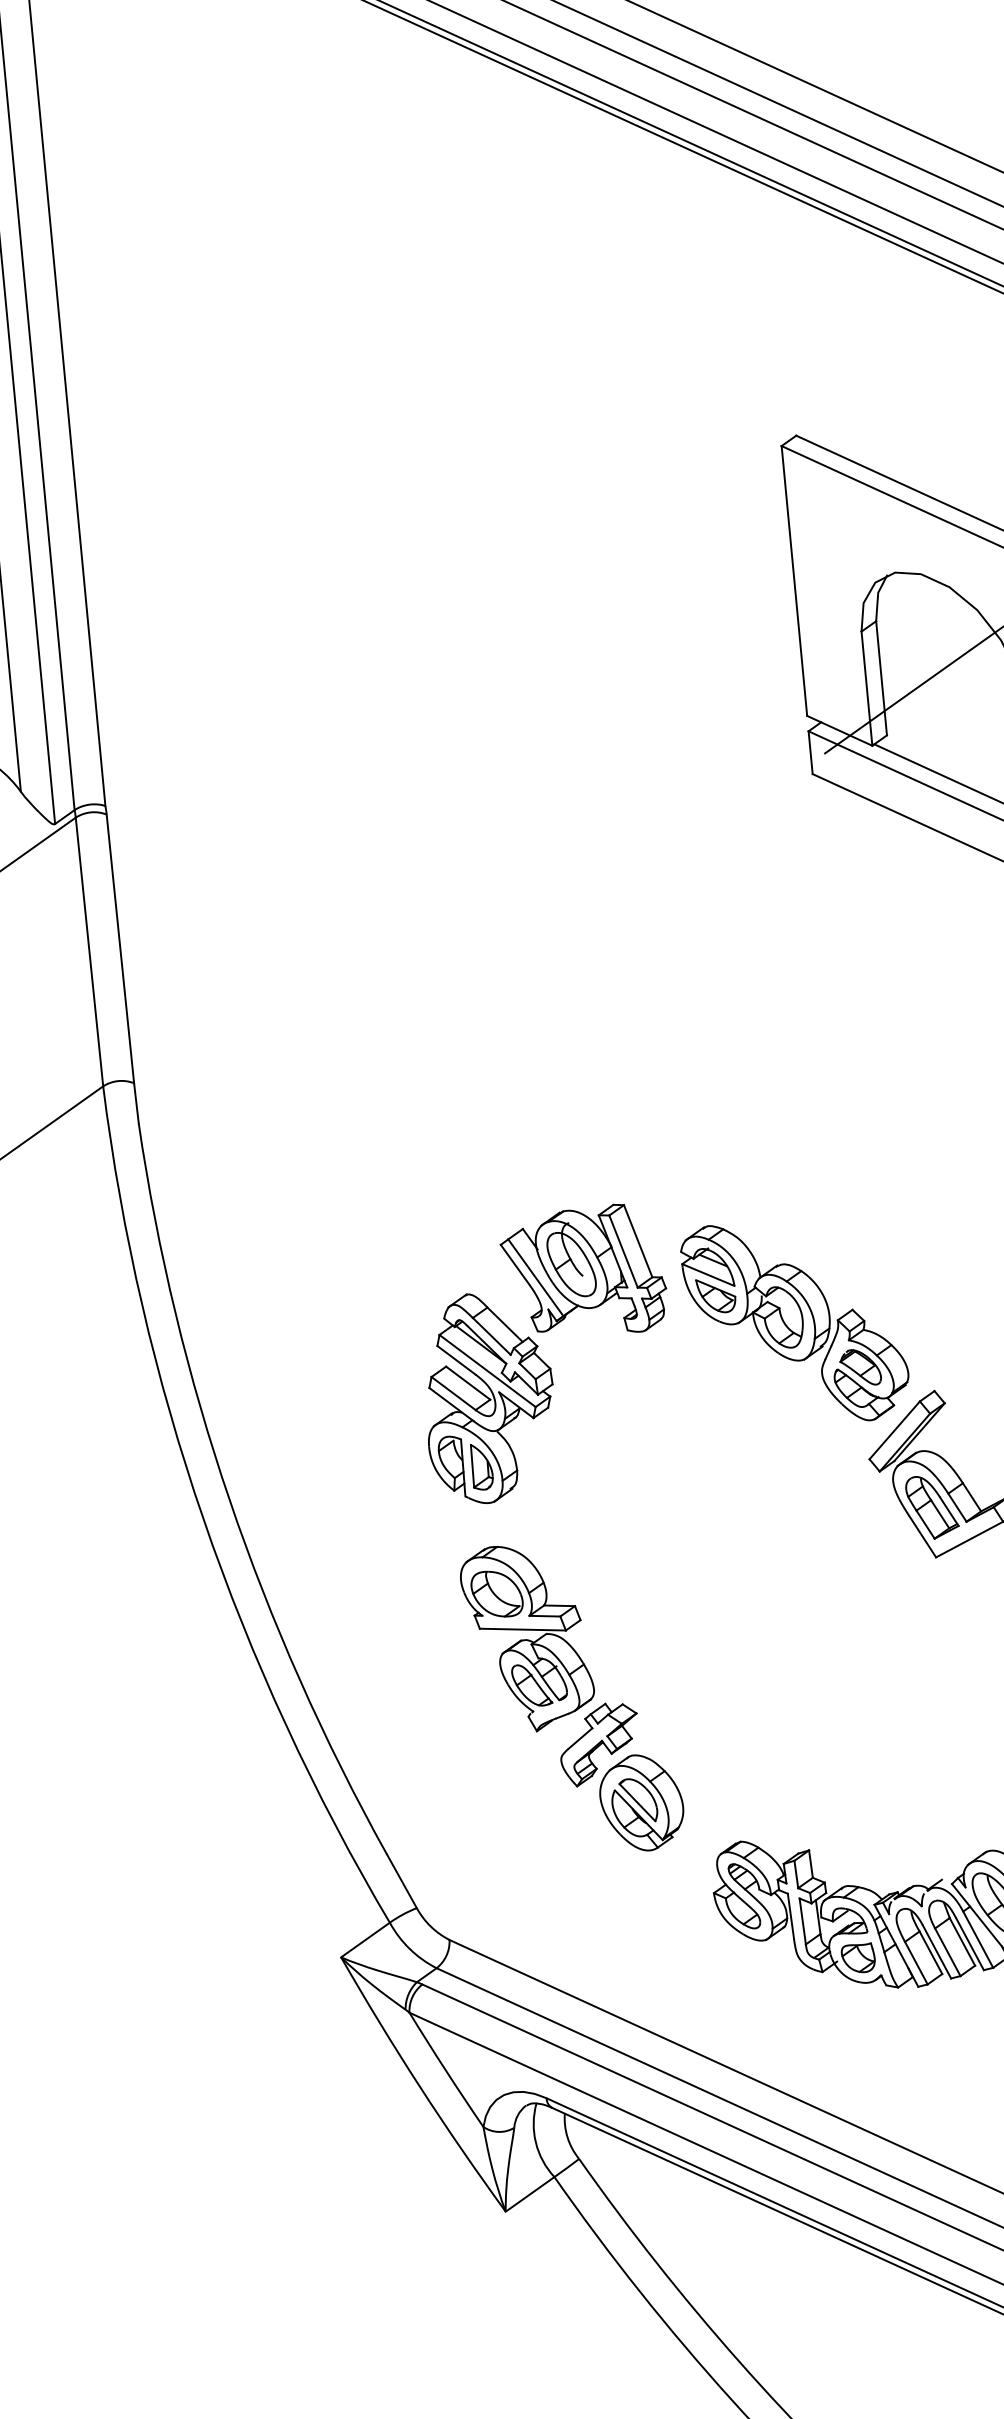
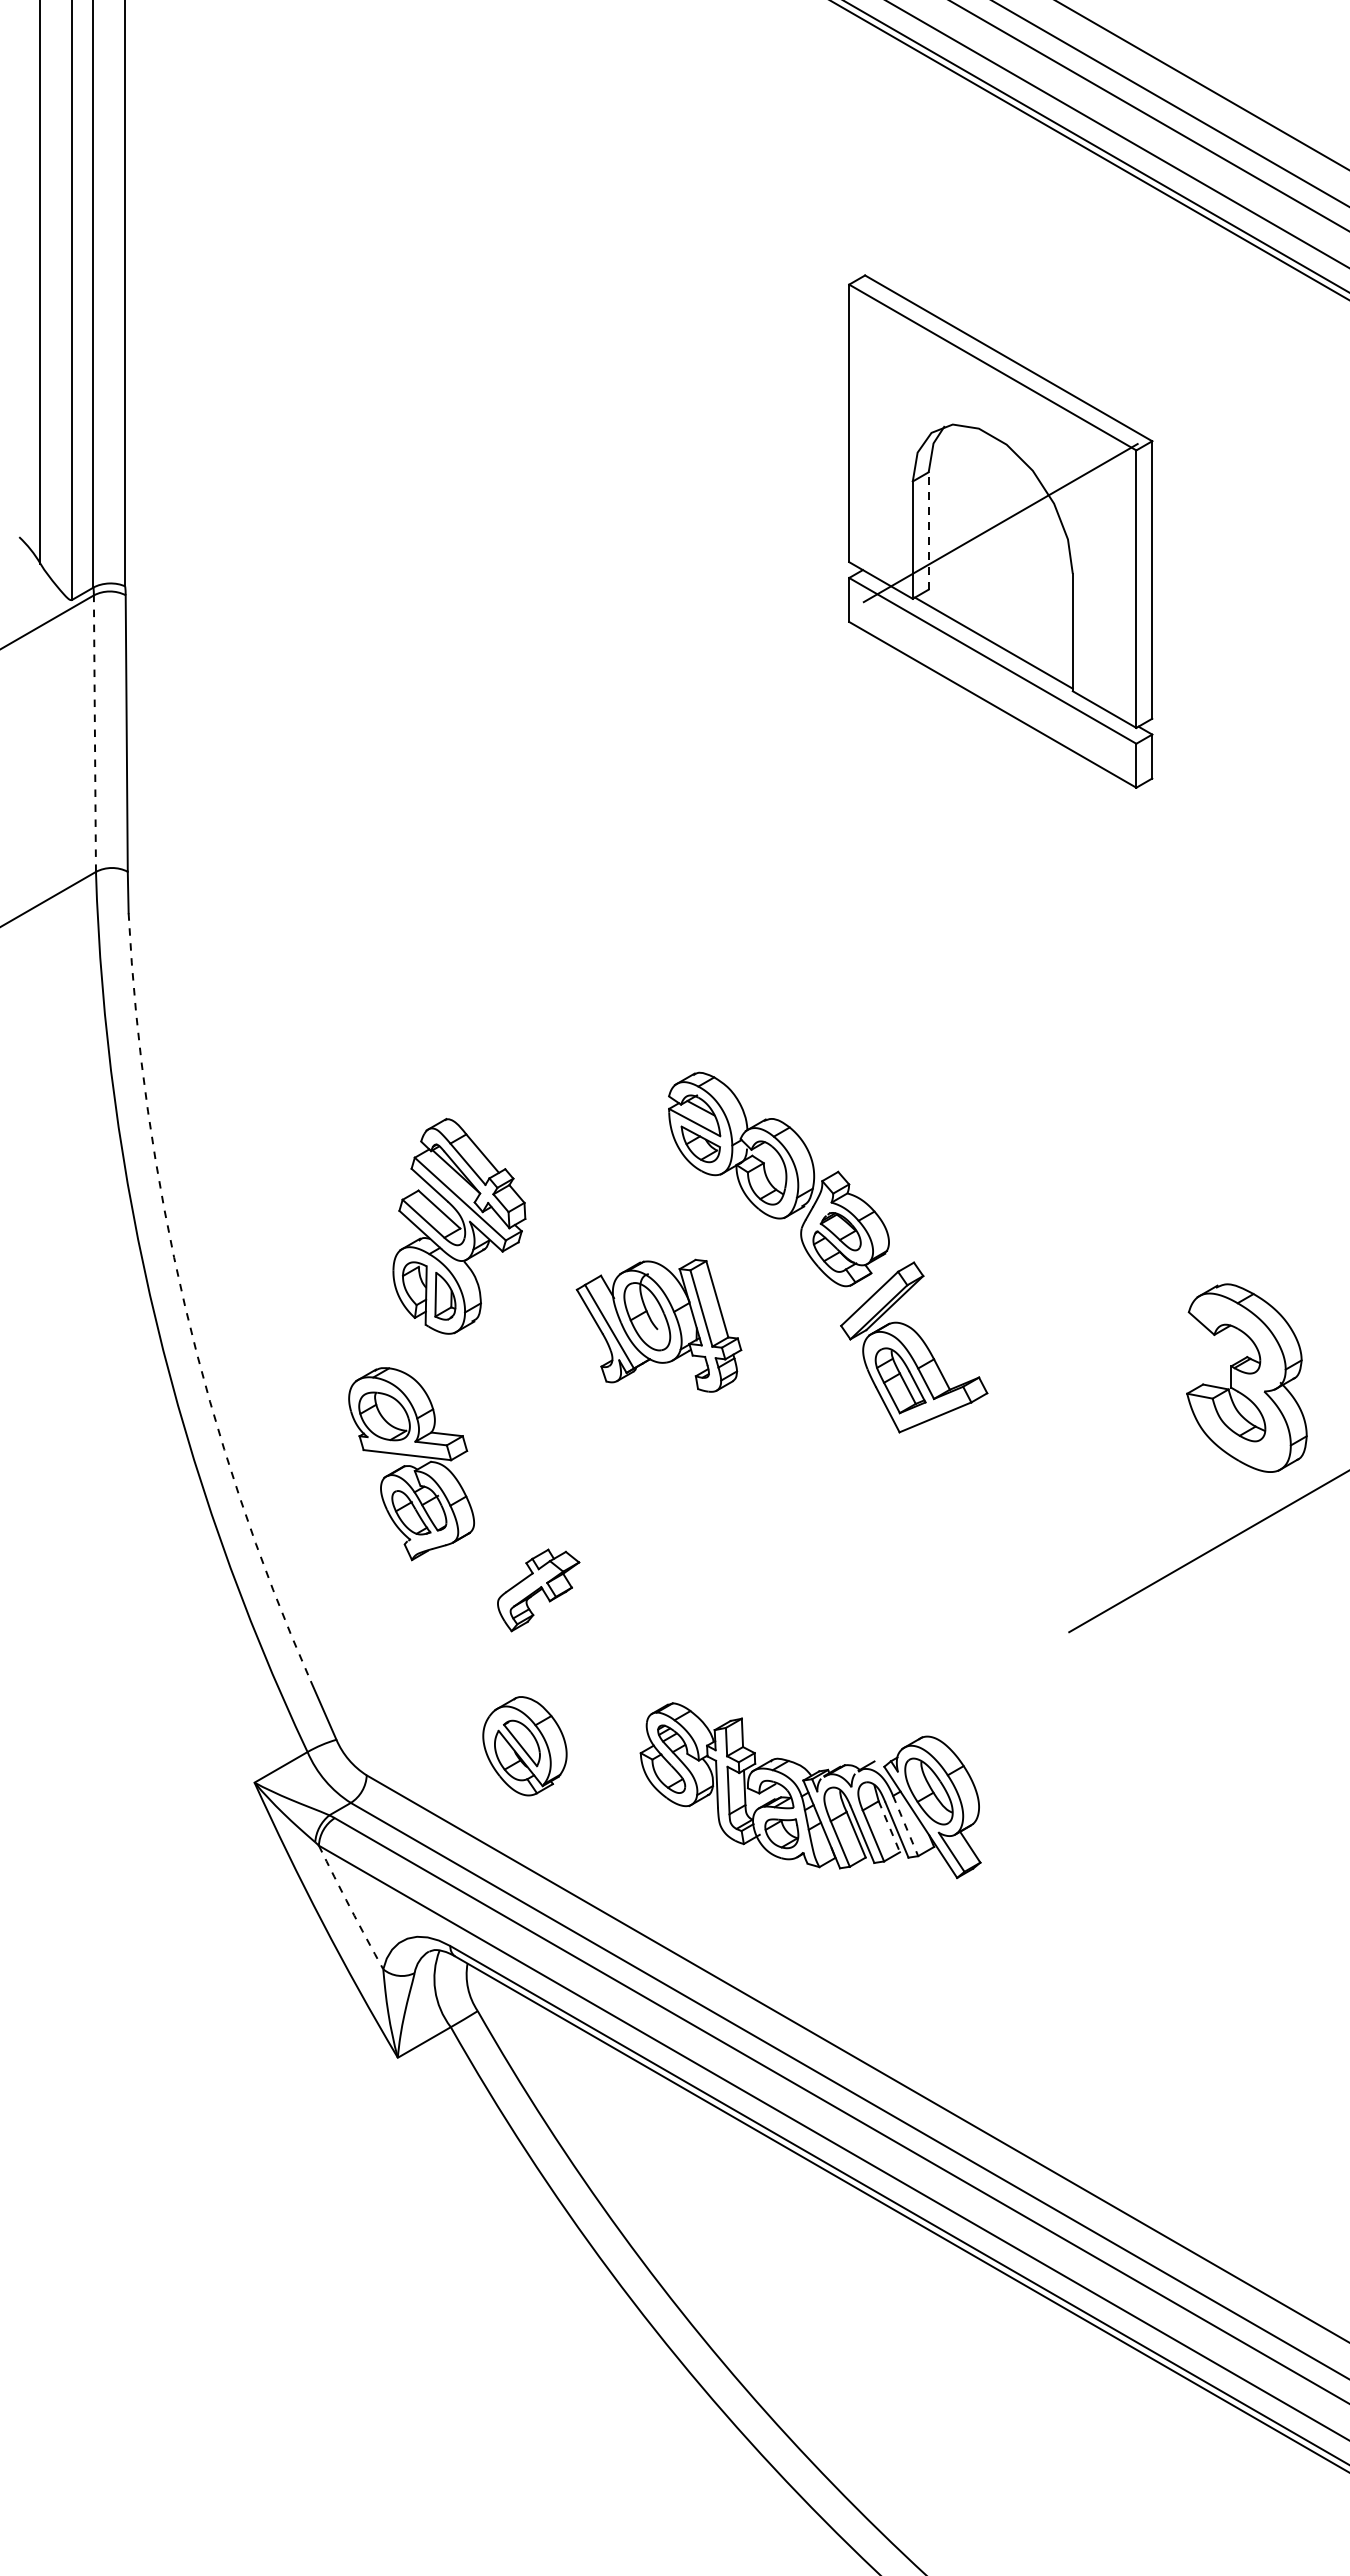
line: (881, 677) -> (928, 530), solid -> dashed
line: (89, 951) -> (94, 733), solid -> dashed
part: (583, 1272) -> (658, 1325), moved
arc: (230, 1499) -> (185, 1305), solid -> dashed
part: (527, 1638) -> (411, 1464), moved
part: (641, 1803) -> (524, 1746), moved
line: (978, 1940) -> (905, 1826), solid -> dashed
line: (962, 1941) -> (889, 1826), solid -> dashed
arc: (445, 2069) -> (350, 1907), solid -> dashed

